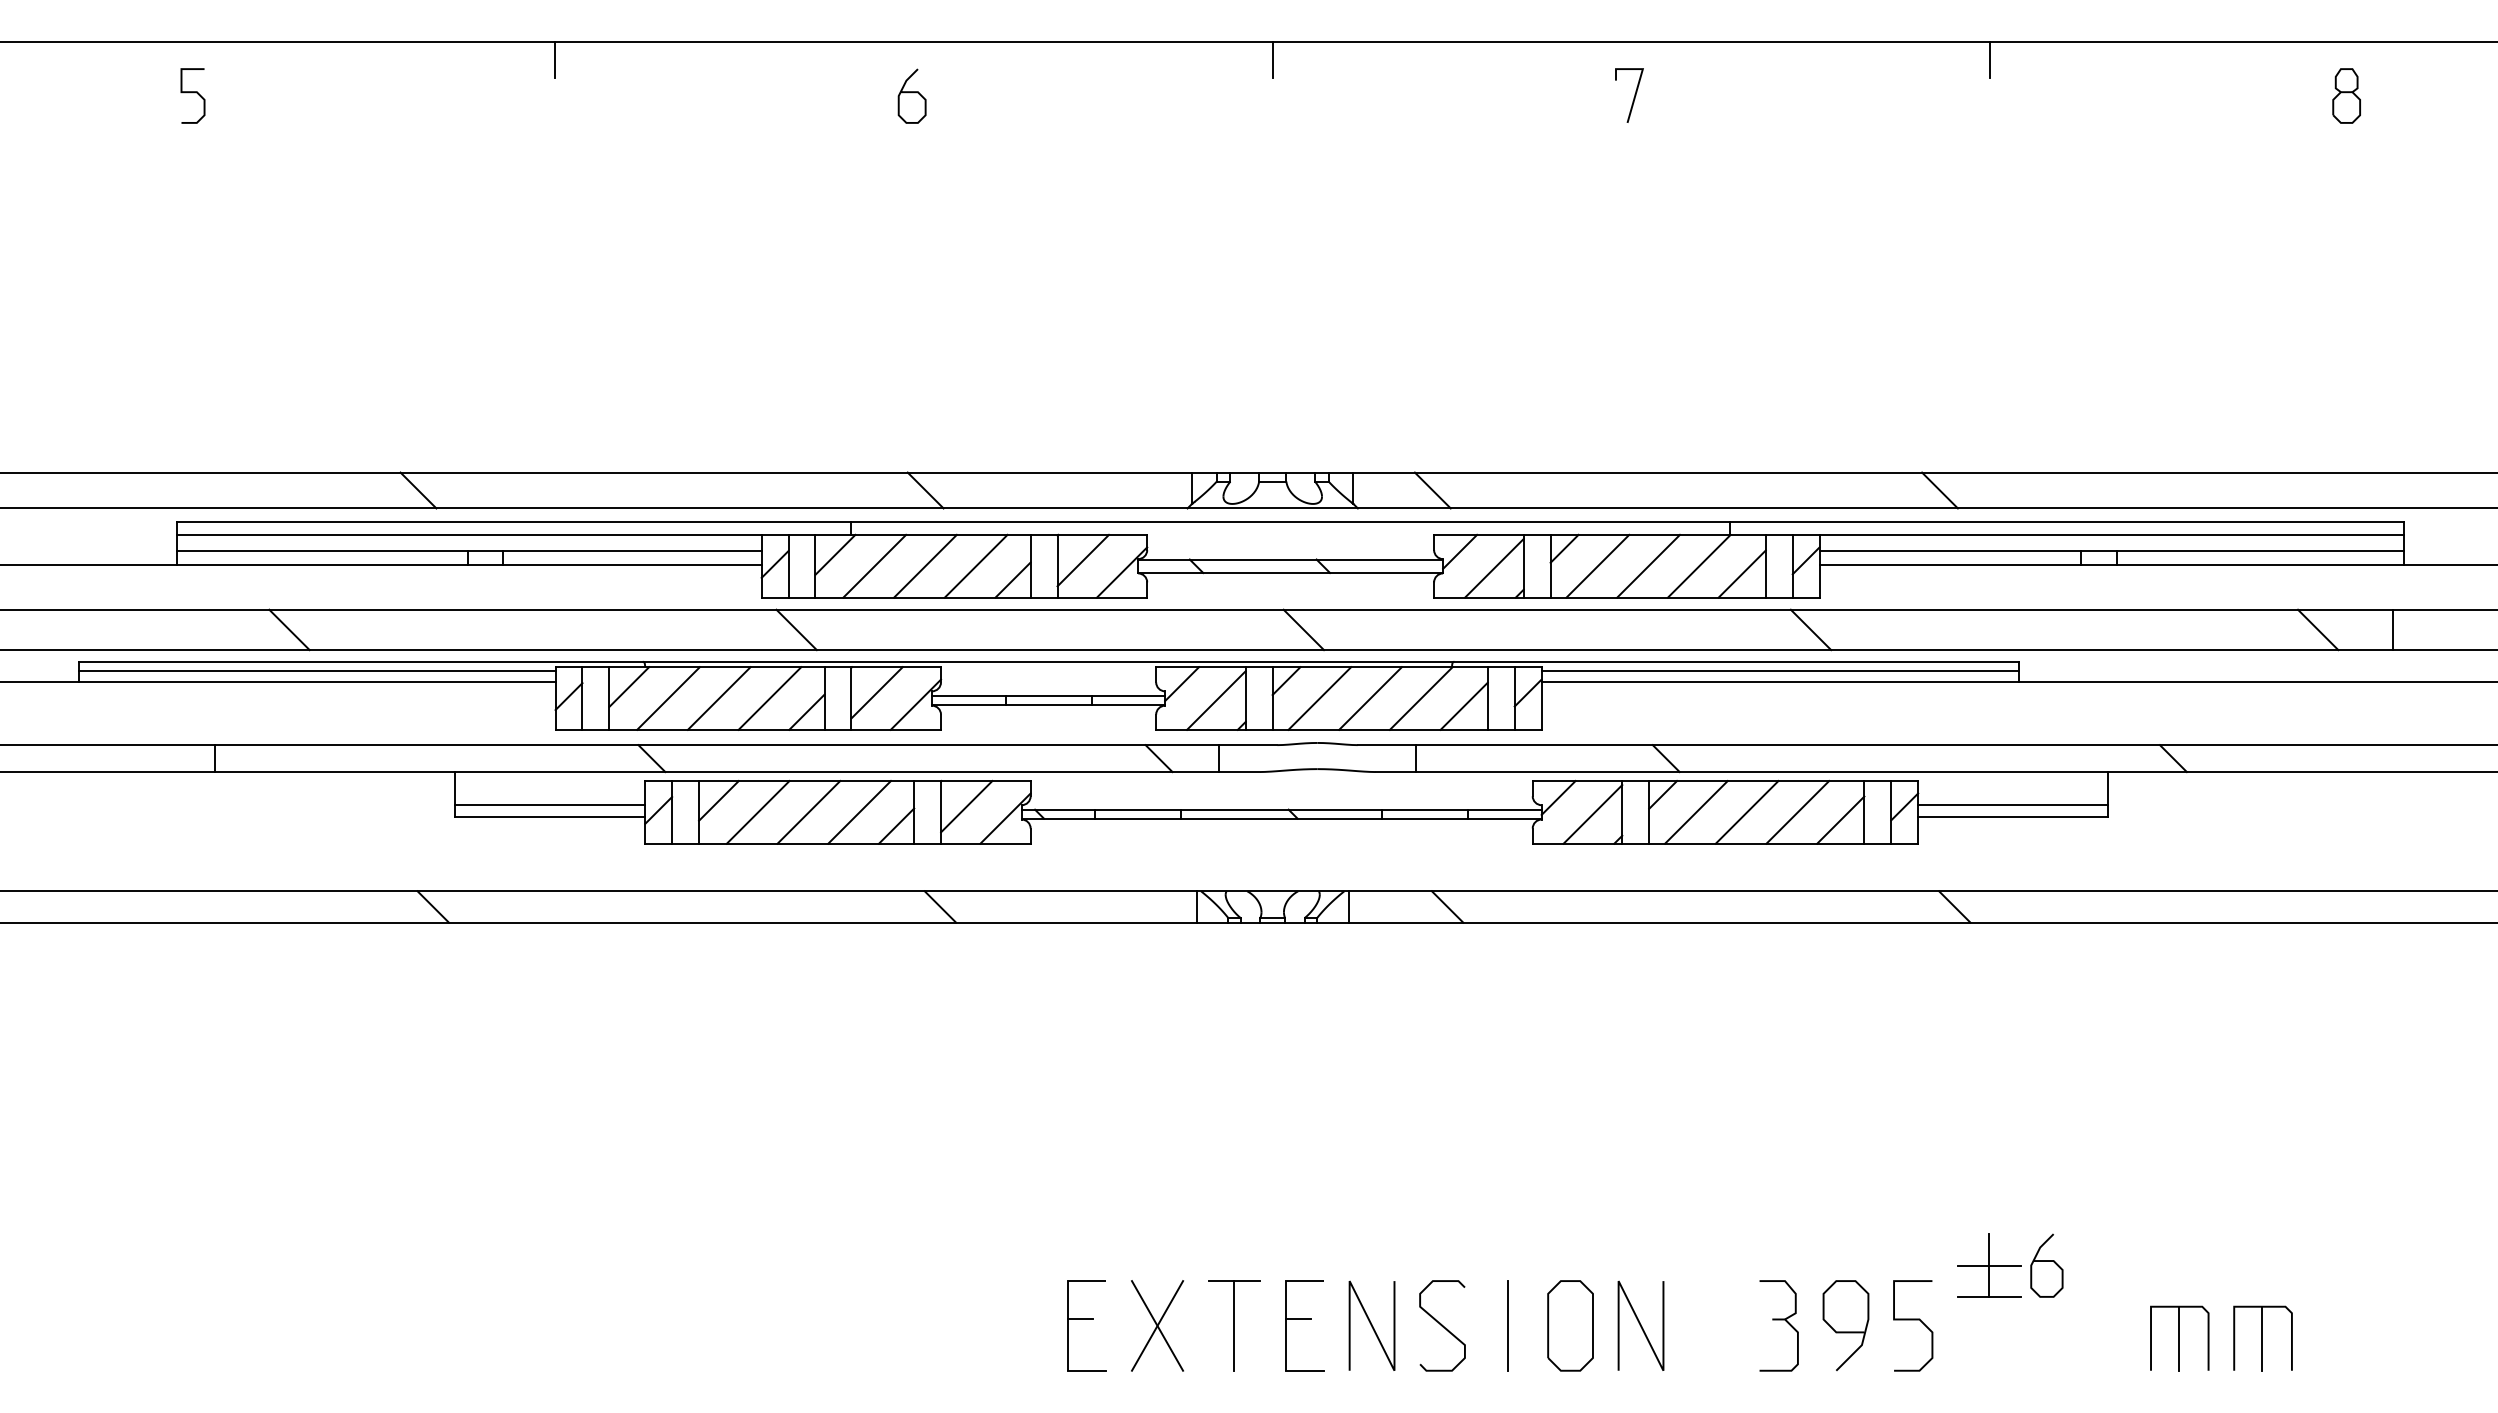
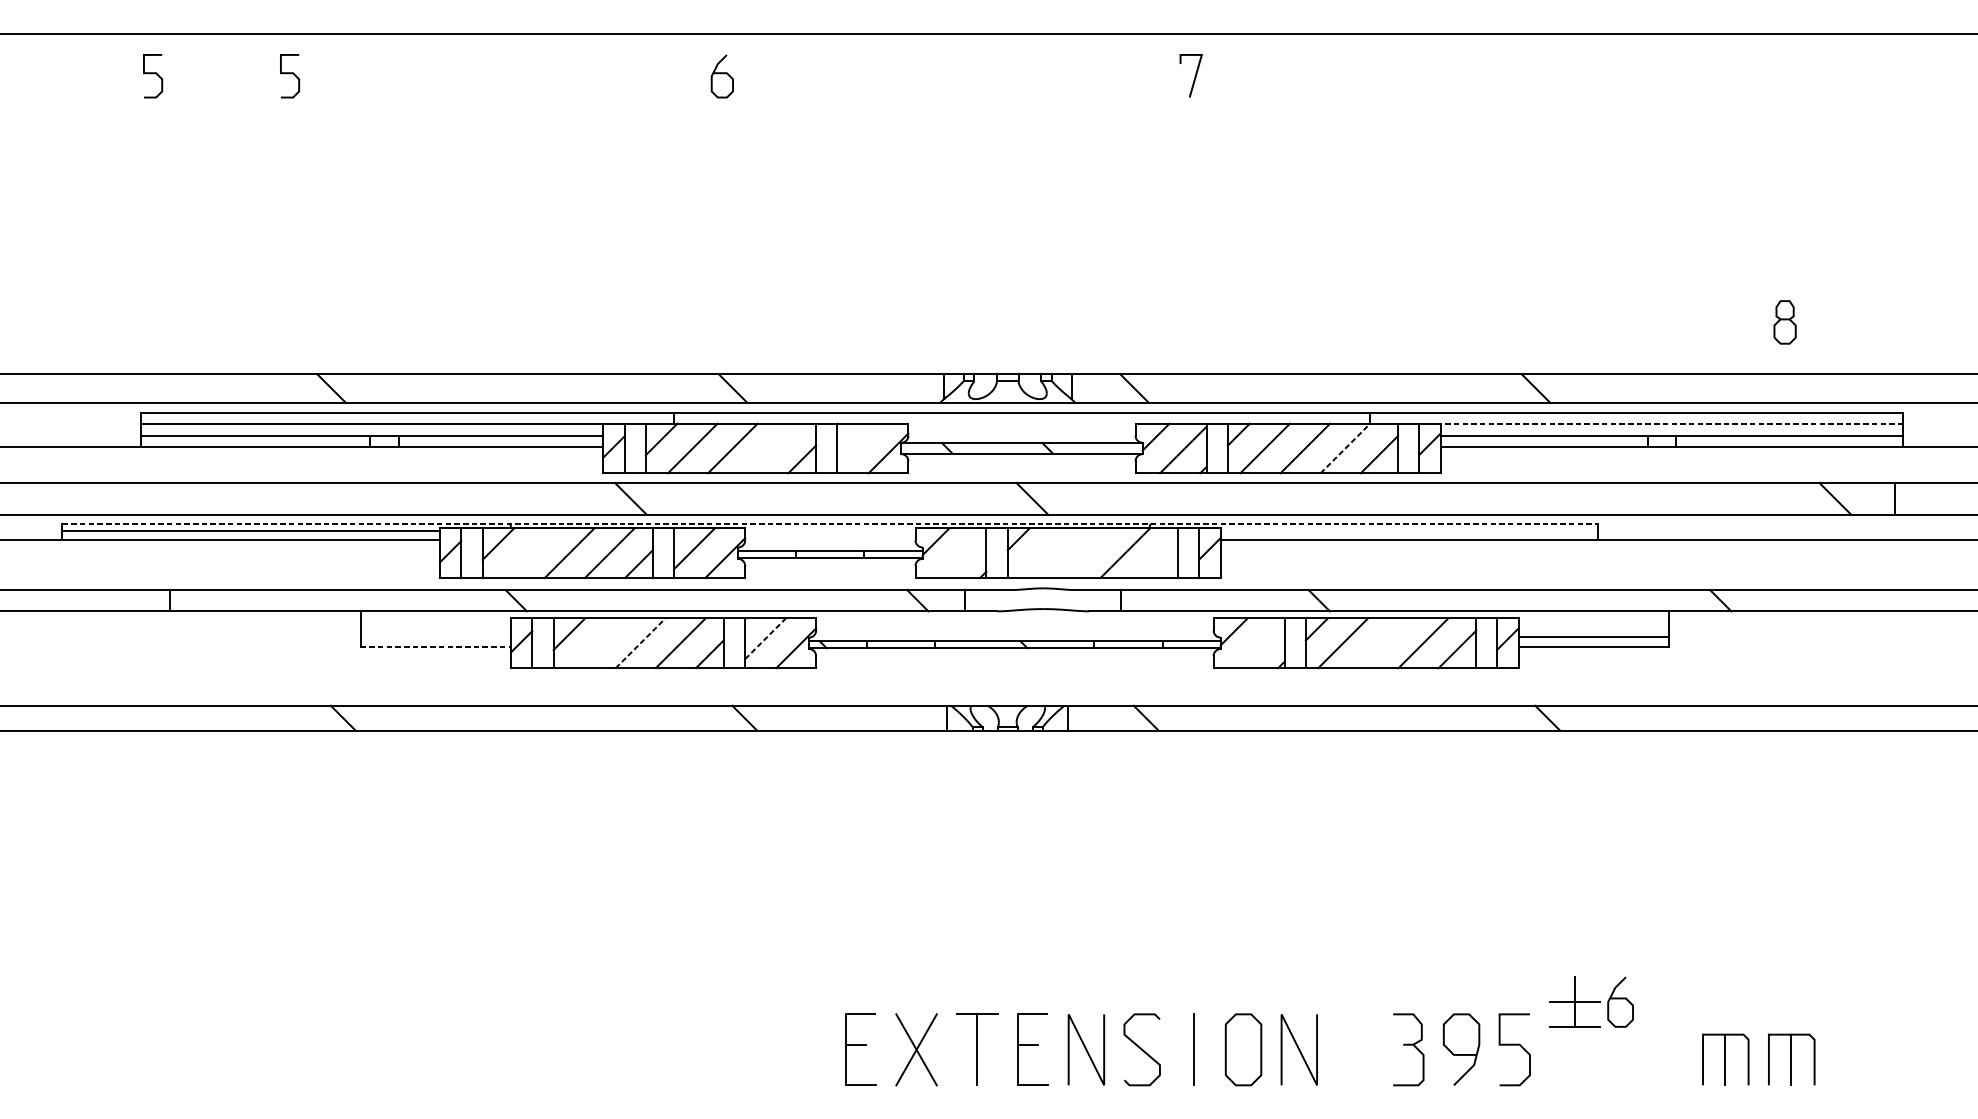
line: (555, 60) -> (440, 48), removed
line: (1272, 60) -> (1007, 48), removed
line: (1989, 60) -> (1575, 48), removed
curve: (365, 93) -> (289, 74), added
part: (2346, 95) -> (1784, 322), moved
line: (1633, 97) -> (1194, 77), moved
line: (2111, 535) -> (1671, 424), solid -> dashed
line: (1082, 560) -> (857, 443), removed
line: (975, 565) -> (772, 447), removed
line: (1699, 565) -> (1345, 447), solid -> dashed
line: (289, 629) -> (229, 498), removed
line: (1810, 629) -> (1433, 498), removed
line: (1049, 661) -> (831, 523), solid -> dashed
line: (1779, 670) -> (1408, 531), removed
line: (668, 698) -> (529, 553), removed
line: (1319, 698) -> (1044, 553), removed
line: (1370, 698) -> (1085, 553), removed
line: (1216, 700) -> (963, 554), removed
line: (1463, 705) -> (1158, 558), removed
line: (550, 805) -> (436, 637), removed
line: (967, 806) -> (766, 638), solid -> dashed
line: (757, 812) -> (599, 643), removed
line: (809, 812) -> (641, 643), solid -> dashed
line: (1746, 812) -> (1382, 643), removed
line: (1592, 814) -> (1260, 644), removed
line: (550, 816) -> (436, 646), solid -> dashed

